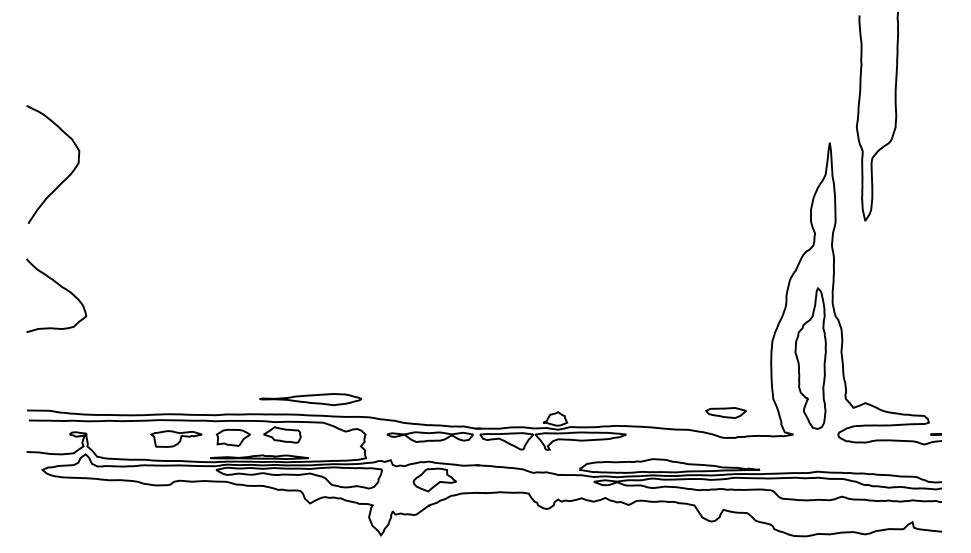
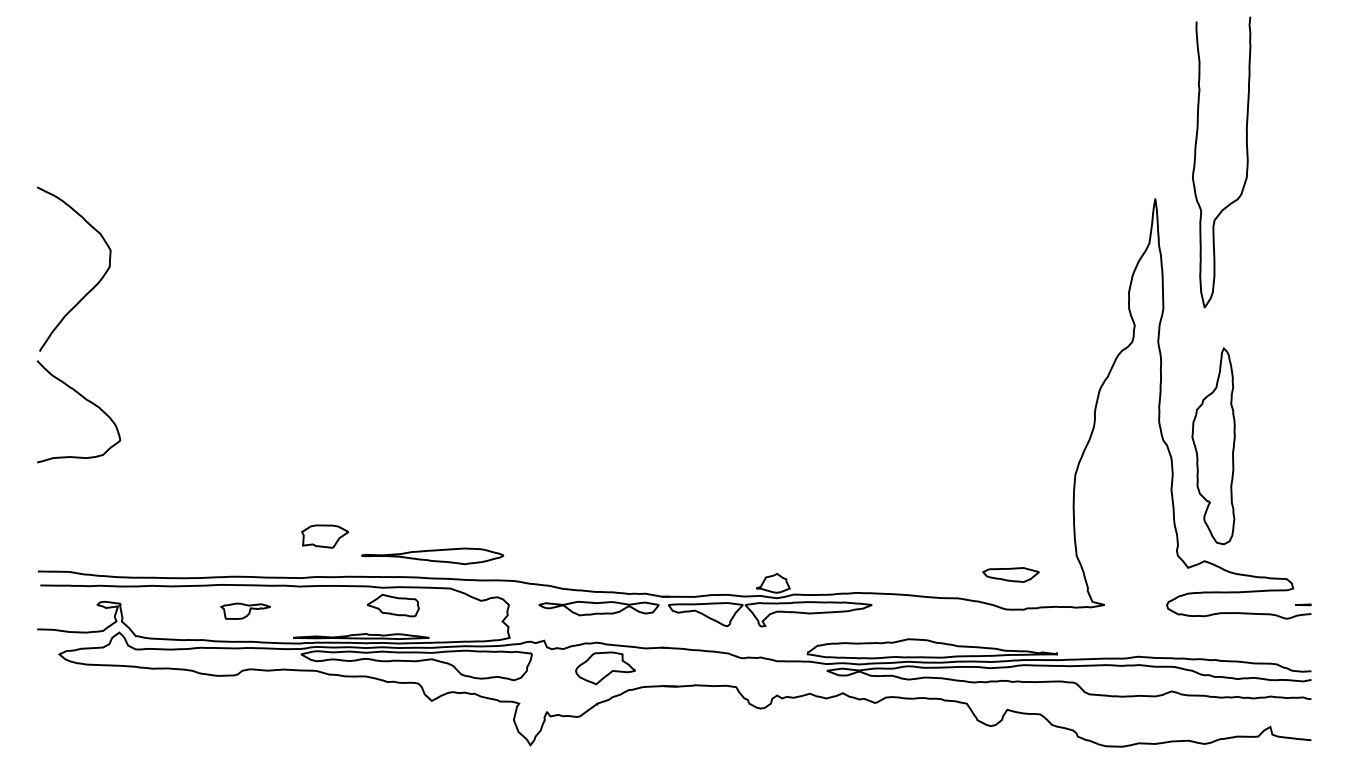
curve: (67, 177) -> (93, 286), moved
part: (810, 358) -> (1213, 446), moved
part: (232, 437) -> (324, 536), moved
part: (176, 439) -> (245, 611), size x0.7

